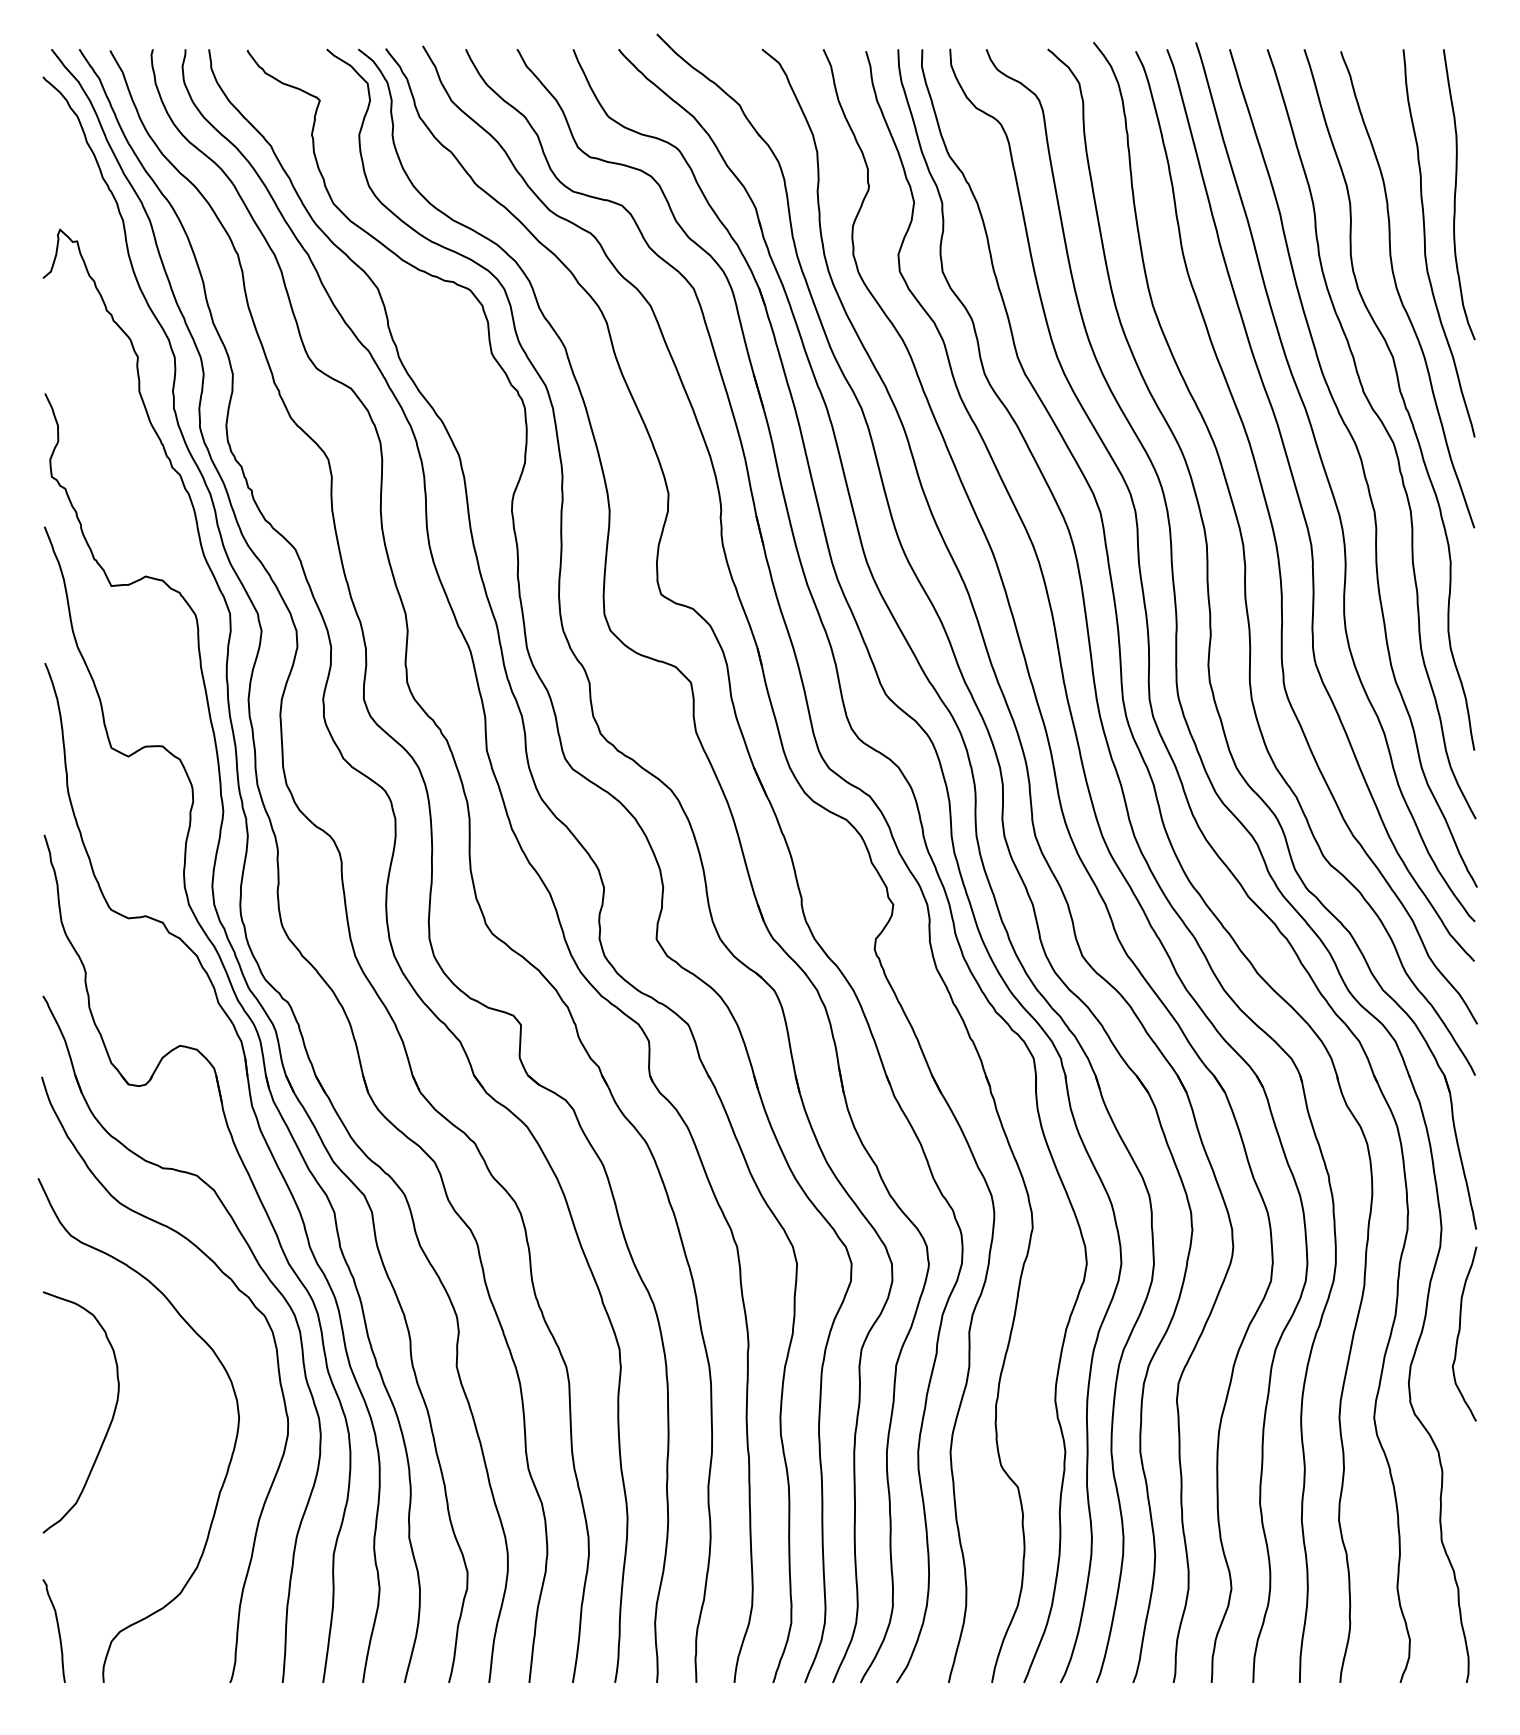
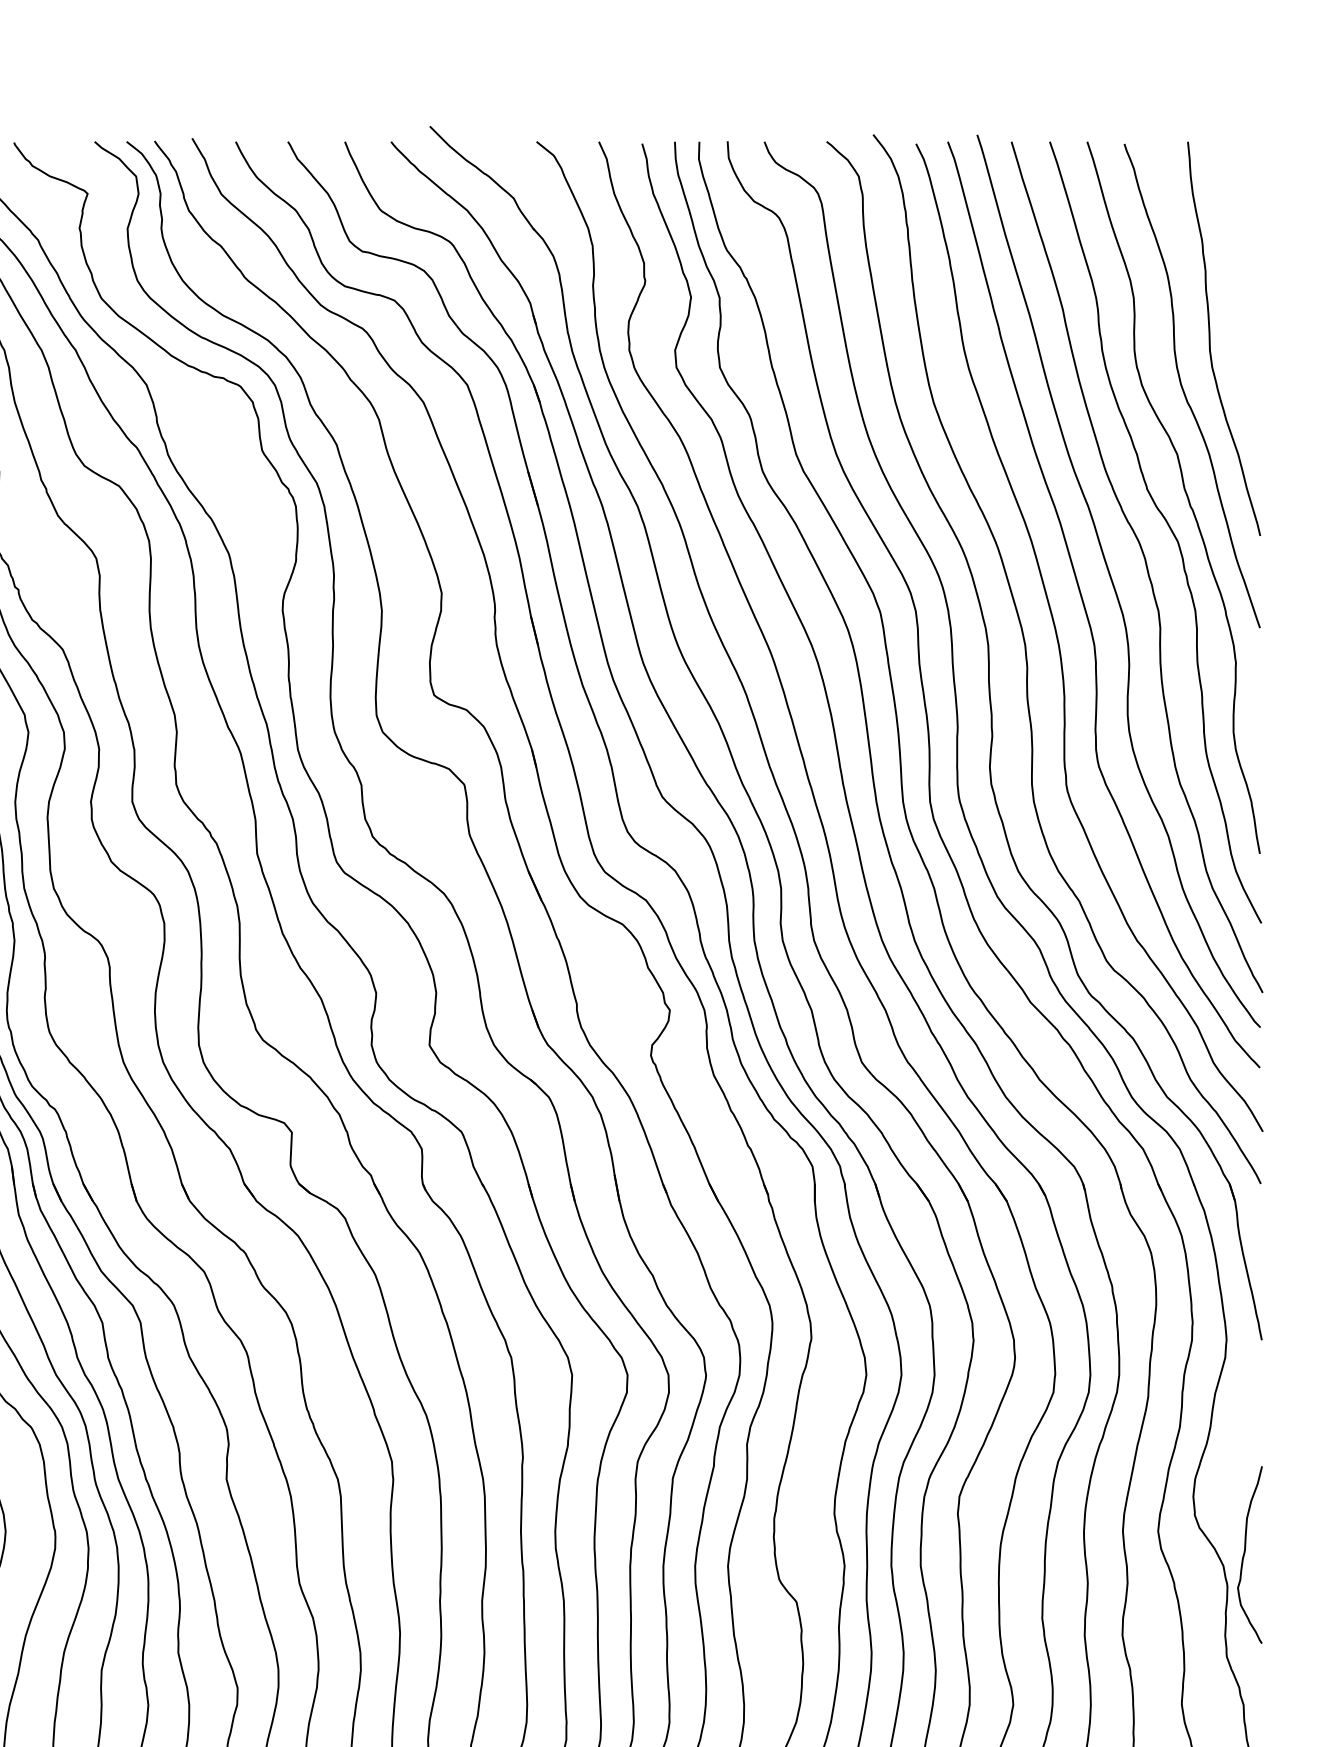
curve: (1456, 193) -> (1241, 288), removed
curve: (1460, 1331) -> (1245, 1552), moved

